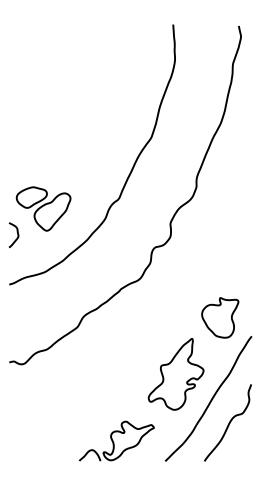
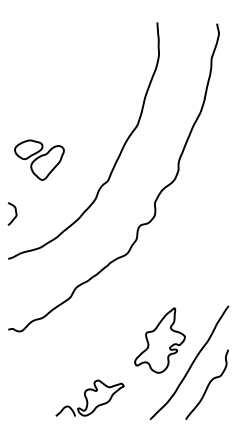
part: (43, 208) -> (39, 159), moved
part: (219, 318) -> (199, 289), removed
part: (116, 440) -> (89, 397), moved

